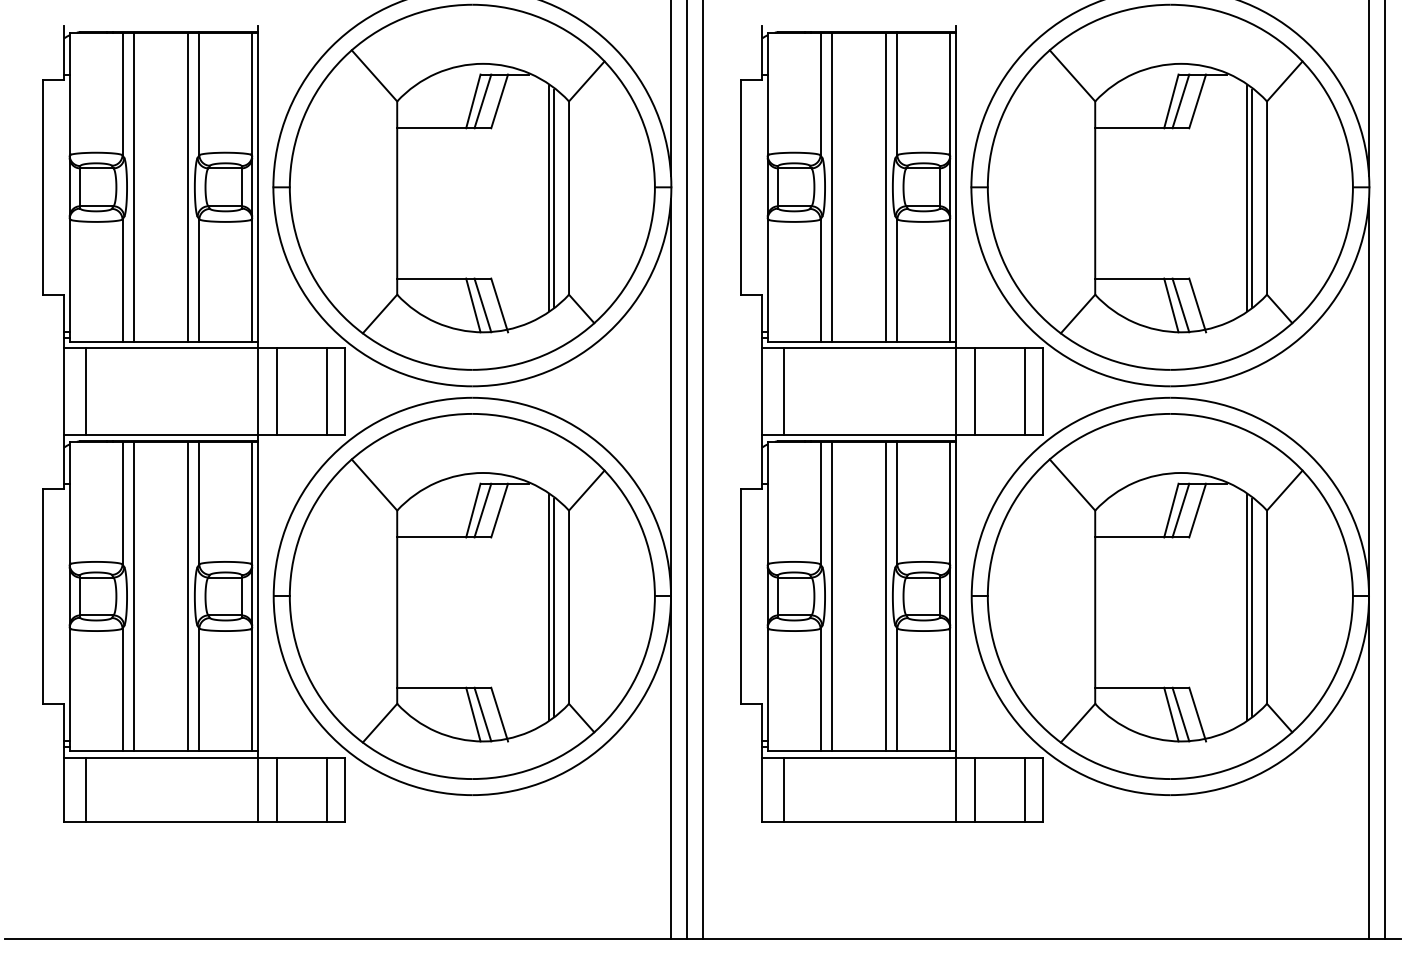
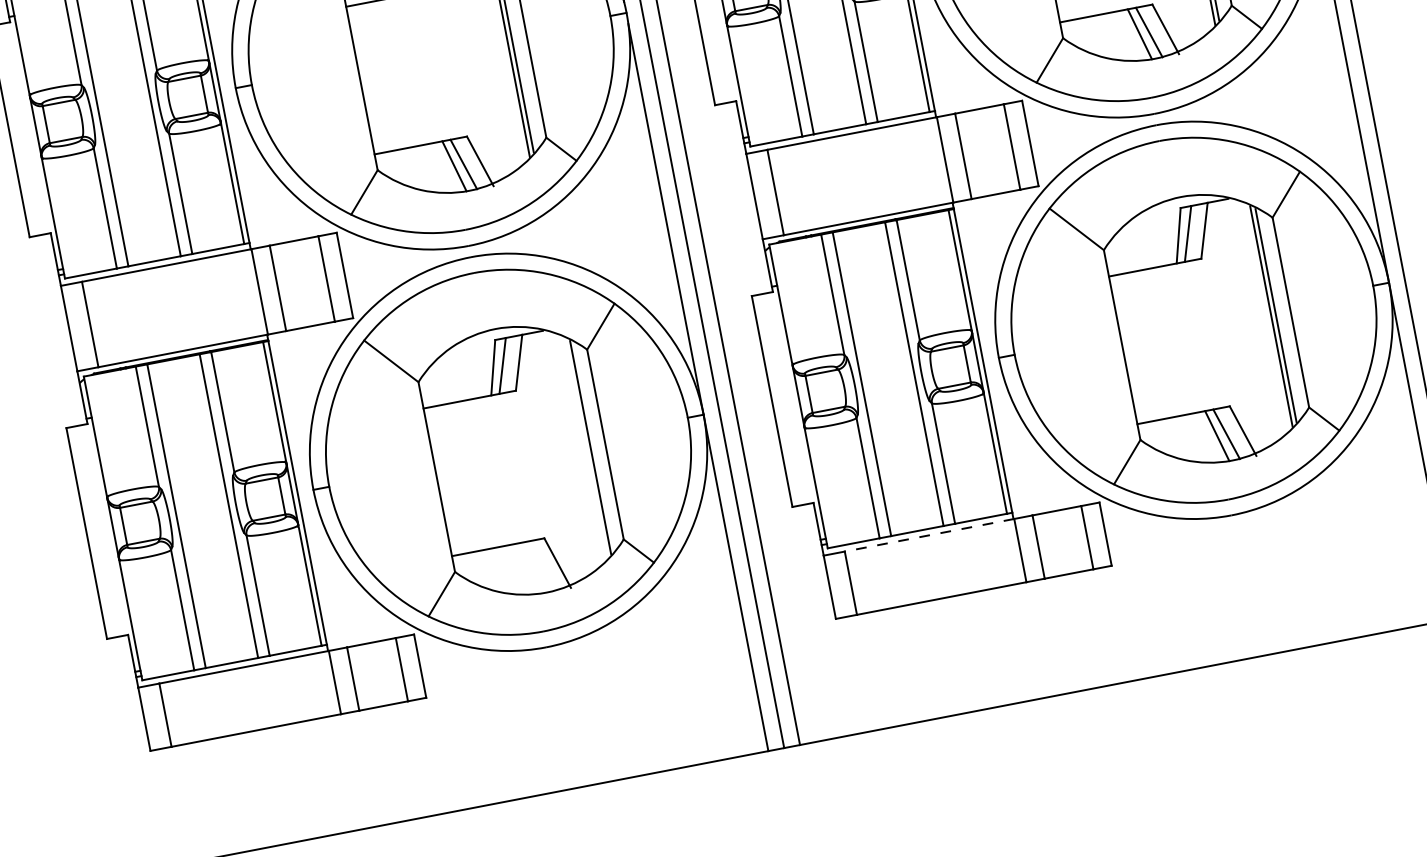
line: (549, 607) -> (586, 448), removed
line: (473, 714) -> (531, 567), removed
line: (482, 714) -> (540, 566), removed
line: (869, 757) -> (928, 535), solid -> dashed

